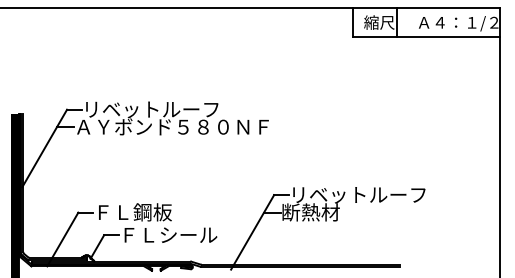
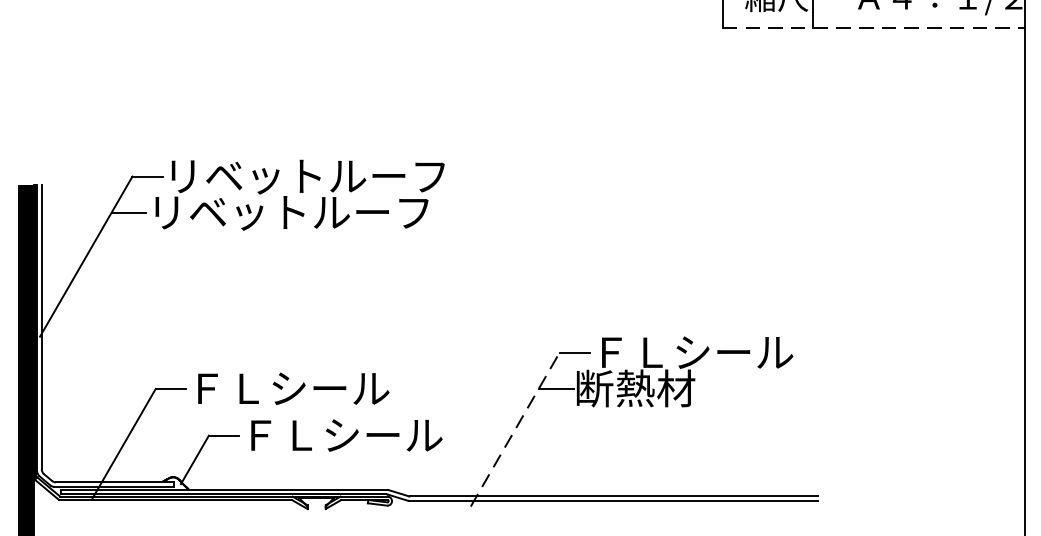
line: (426, 37) -> (873, 27), solid -> dashed
text: (172, 126) -> (349, 211), ＡＹボンド５８０ＮＦ -> リベットルーフ
text: (359, 195) -> (735, 353), リベットルーフ -> ＦＬシール
text: (162, 212) -> (329, 388), ＦＬ鋼板 -> ＦＬシール
line: (252, 231) -> (514, 427), solid -> dashed

